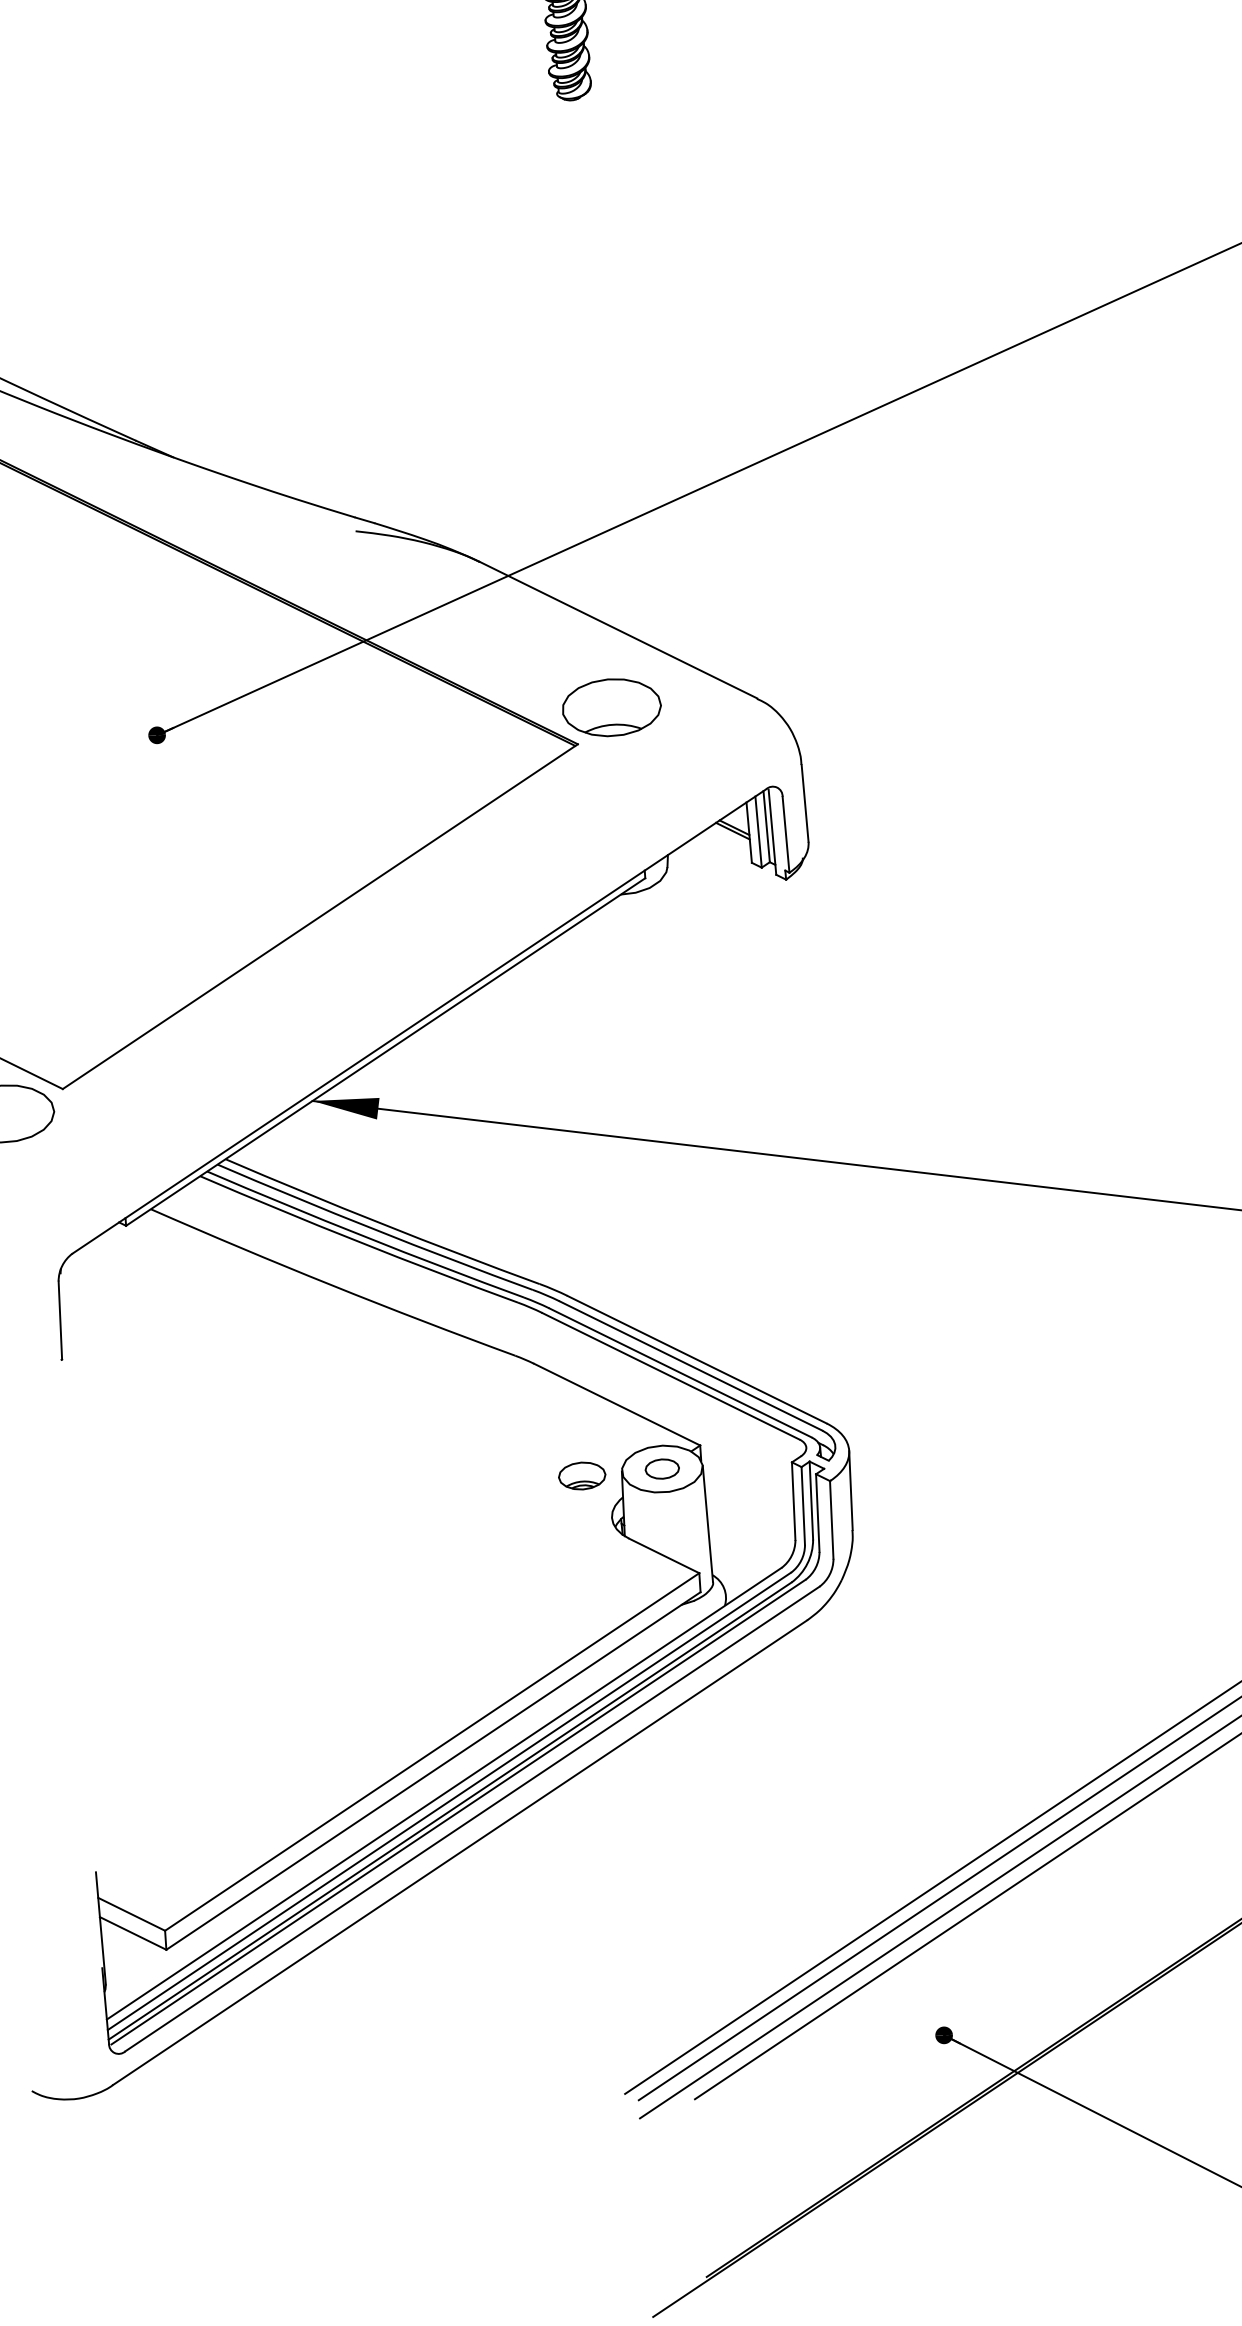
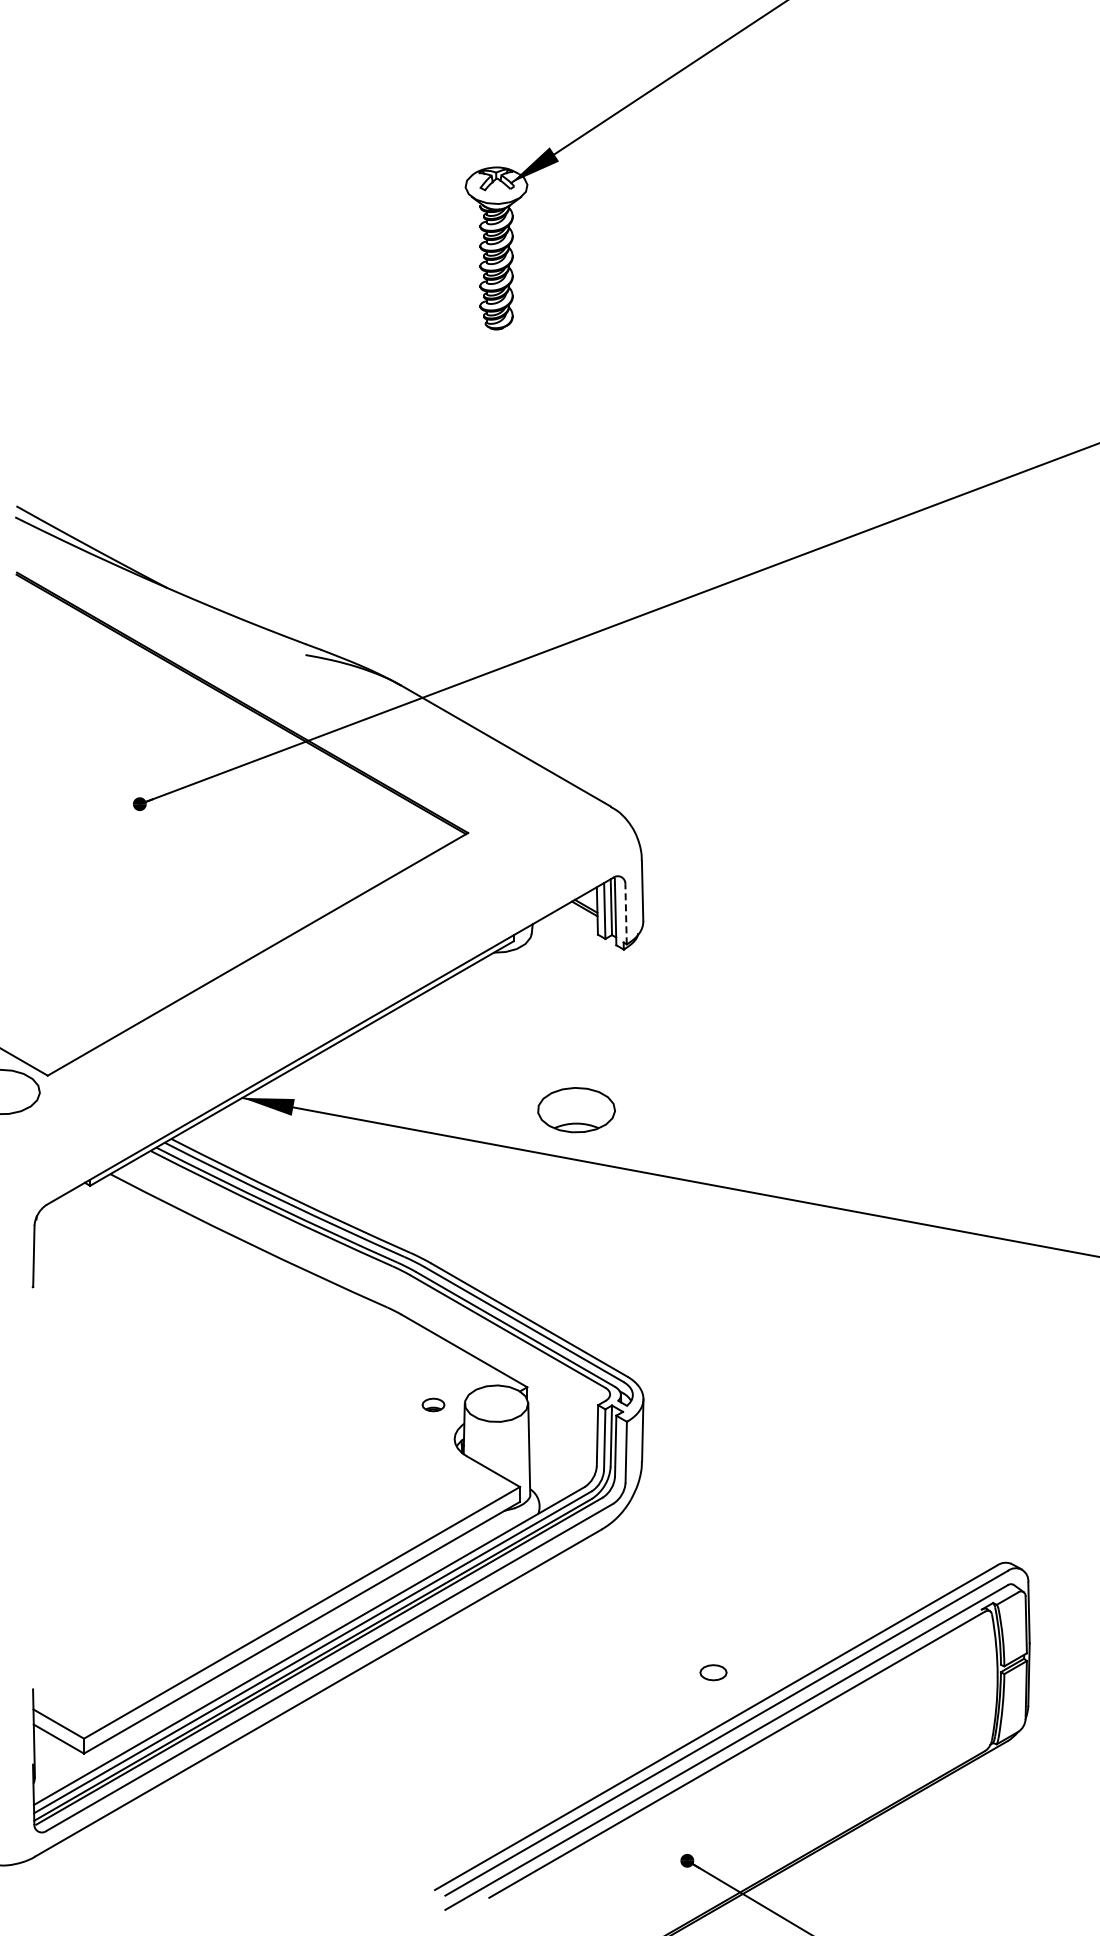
part: (611, 708) -> (576, 1110), moved
line: (786, 834) -> (626, 914), solid -> dashed
part: (662, 1468) -> (713, 1672), moved
part: (582, 1475) -> (433, 1404), size x0.6

